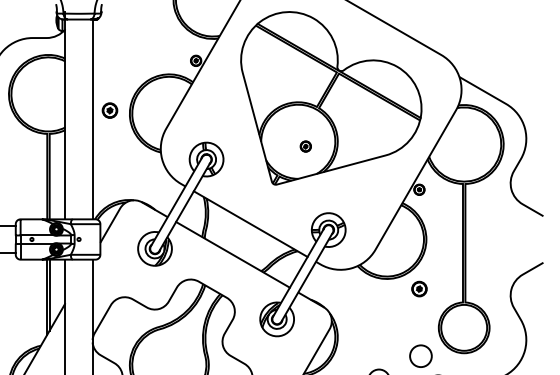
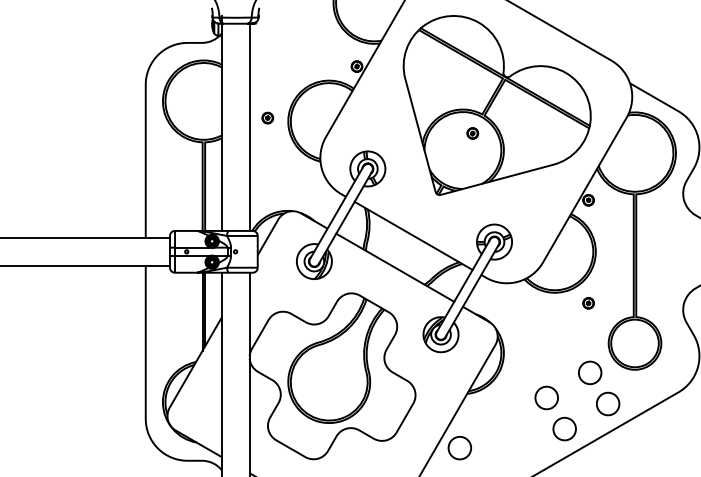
part: (109, 109) -> (267, 117), size x0.71
part: (305, 146) -> (472, 133), moved
part: (419, 289) -> (588, 303), size x0.71

